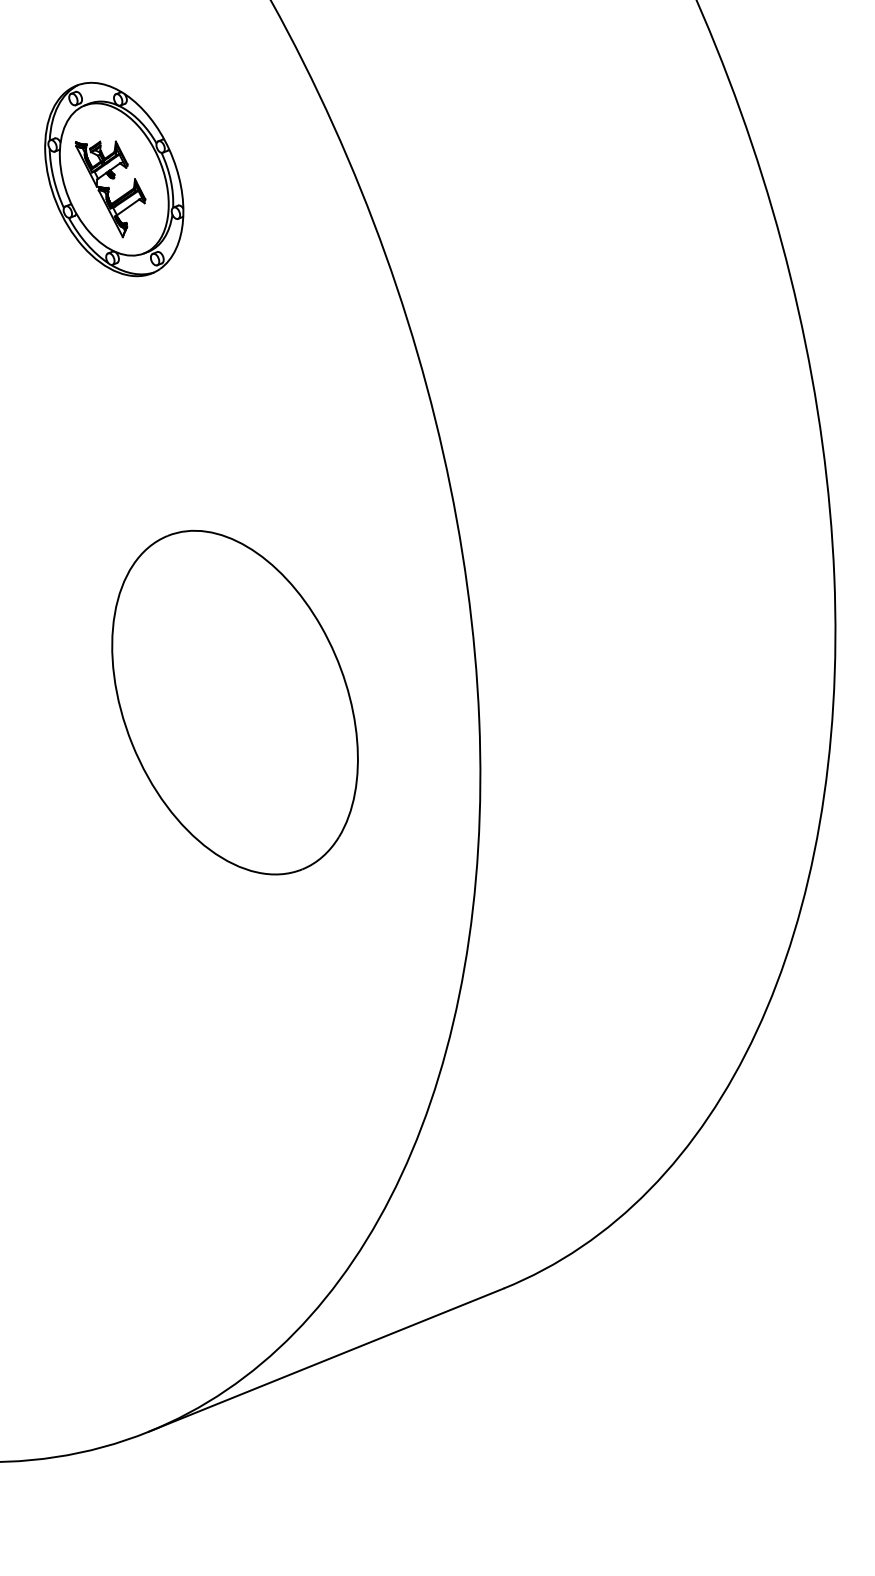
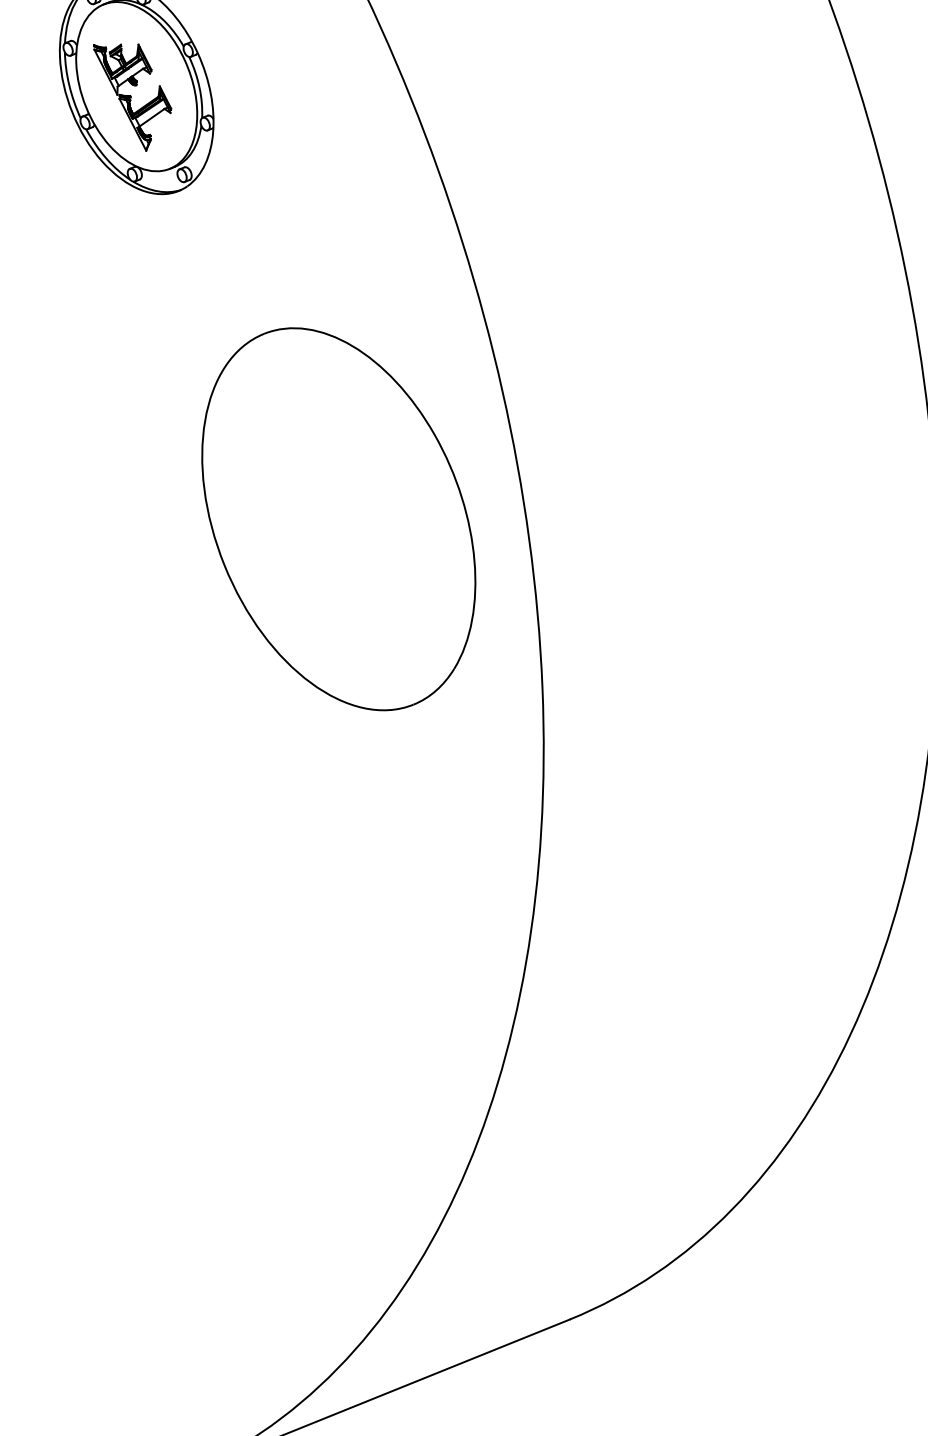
part: (234, 702) -> (338, 519), moved

